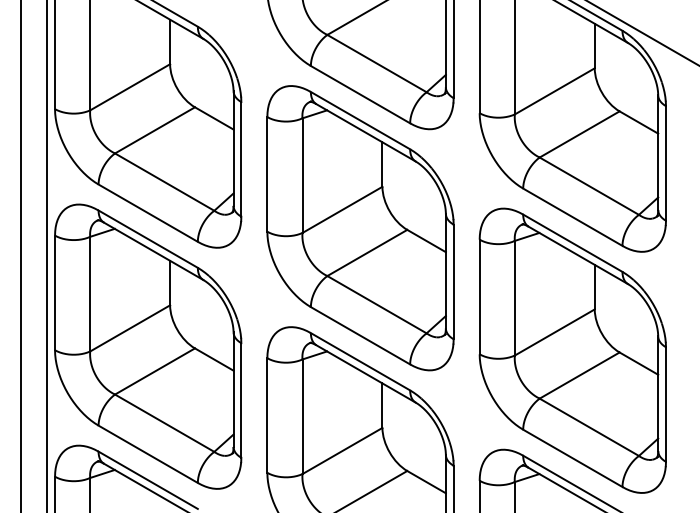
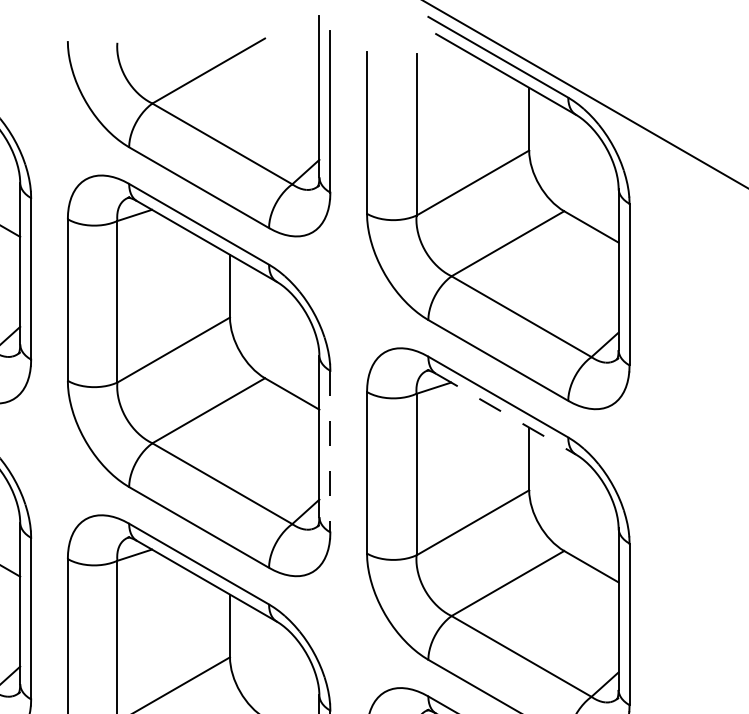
line: (578, 255) -> (506, 414), solid -> dashed
line: (453, 282) -> (330, 452), solid -> dashed

